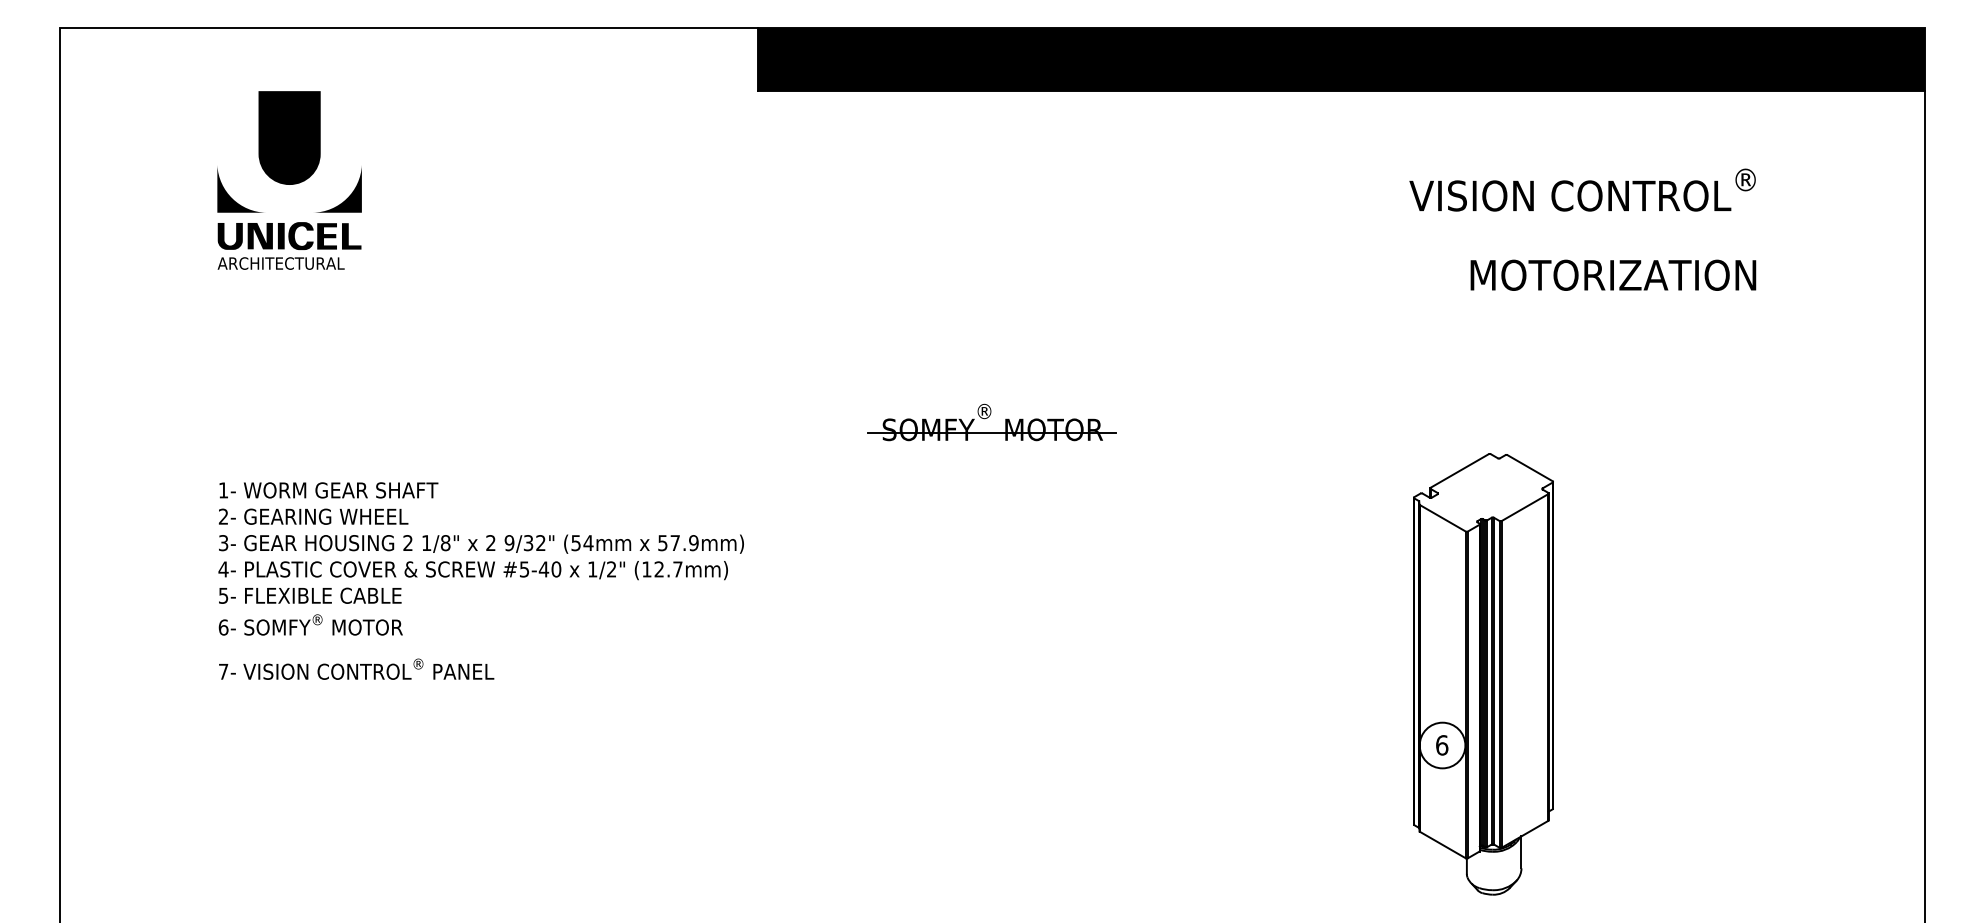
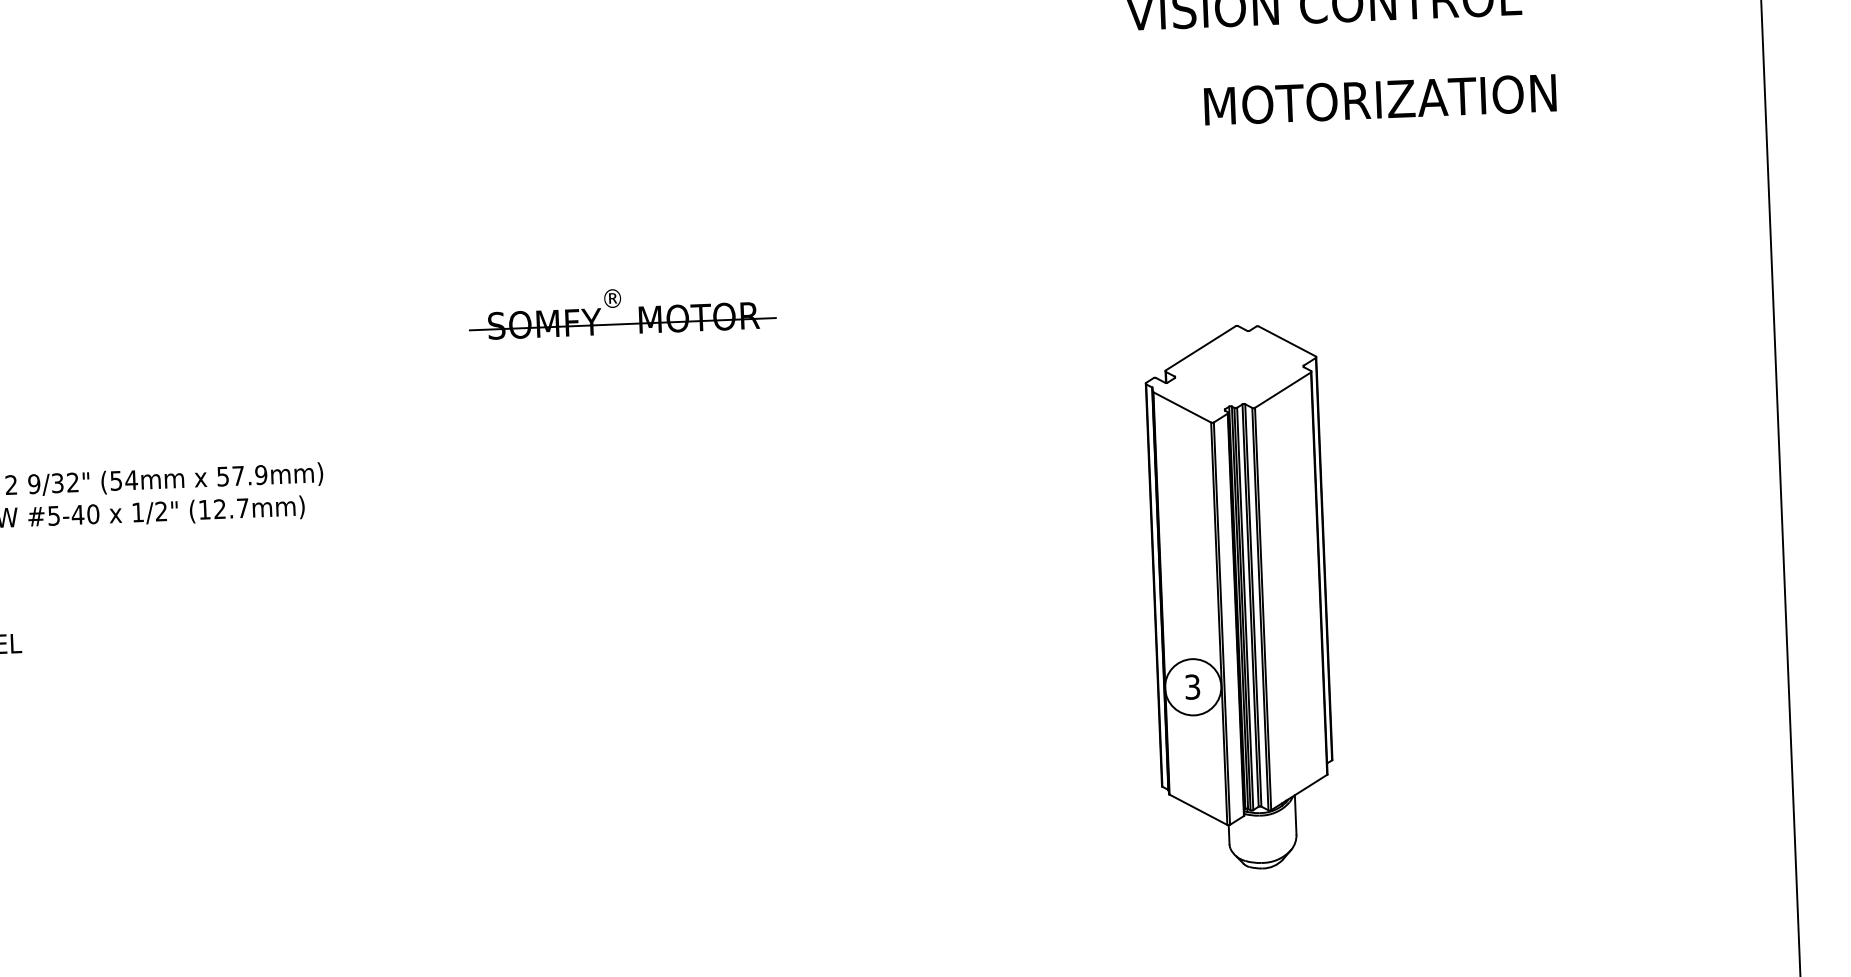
text: (1442, 745) -> (1193, 687), 6 -> 3

